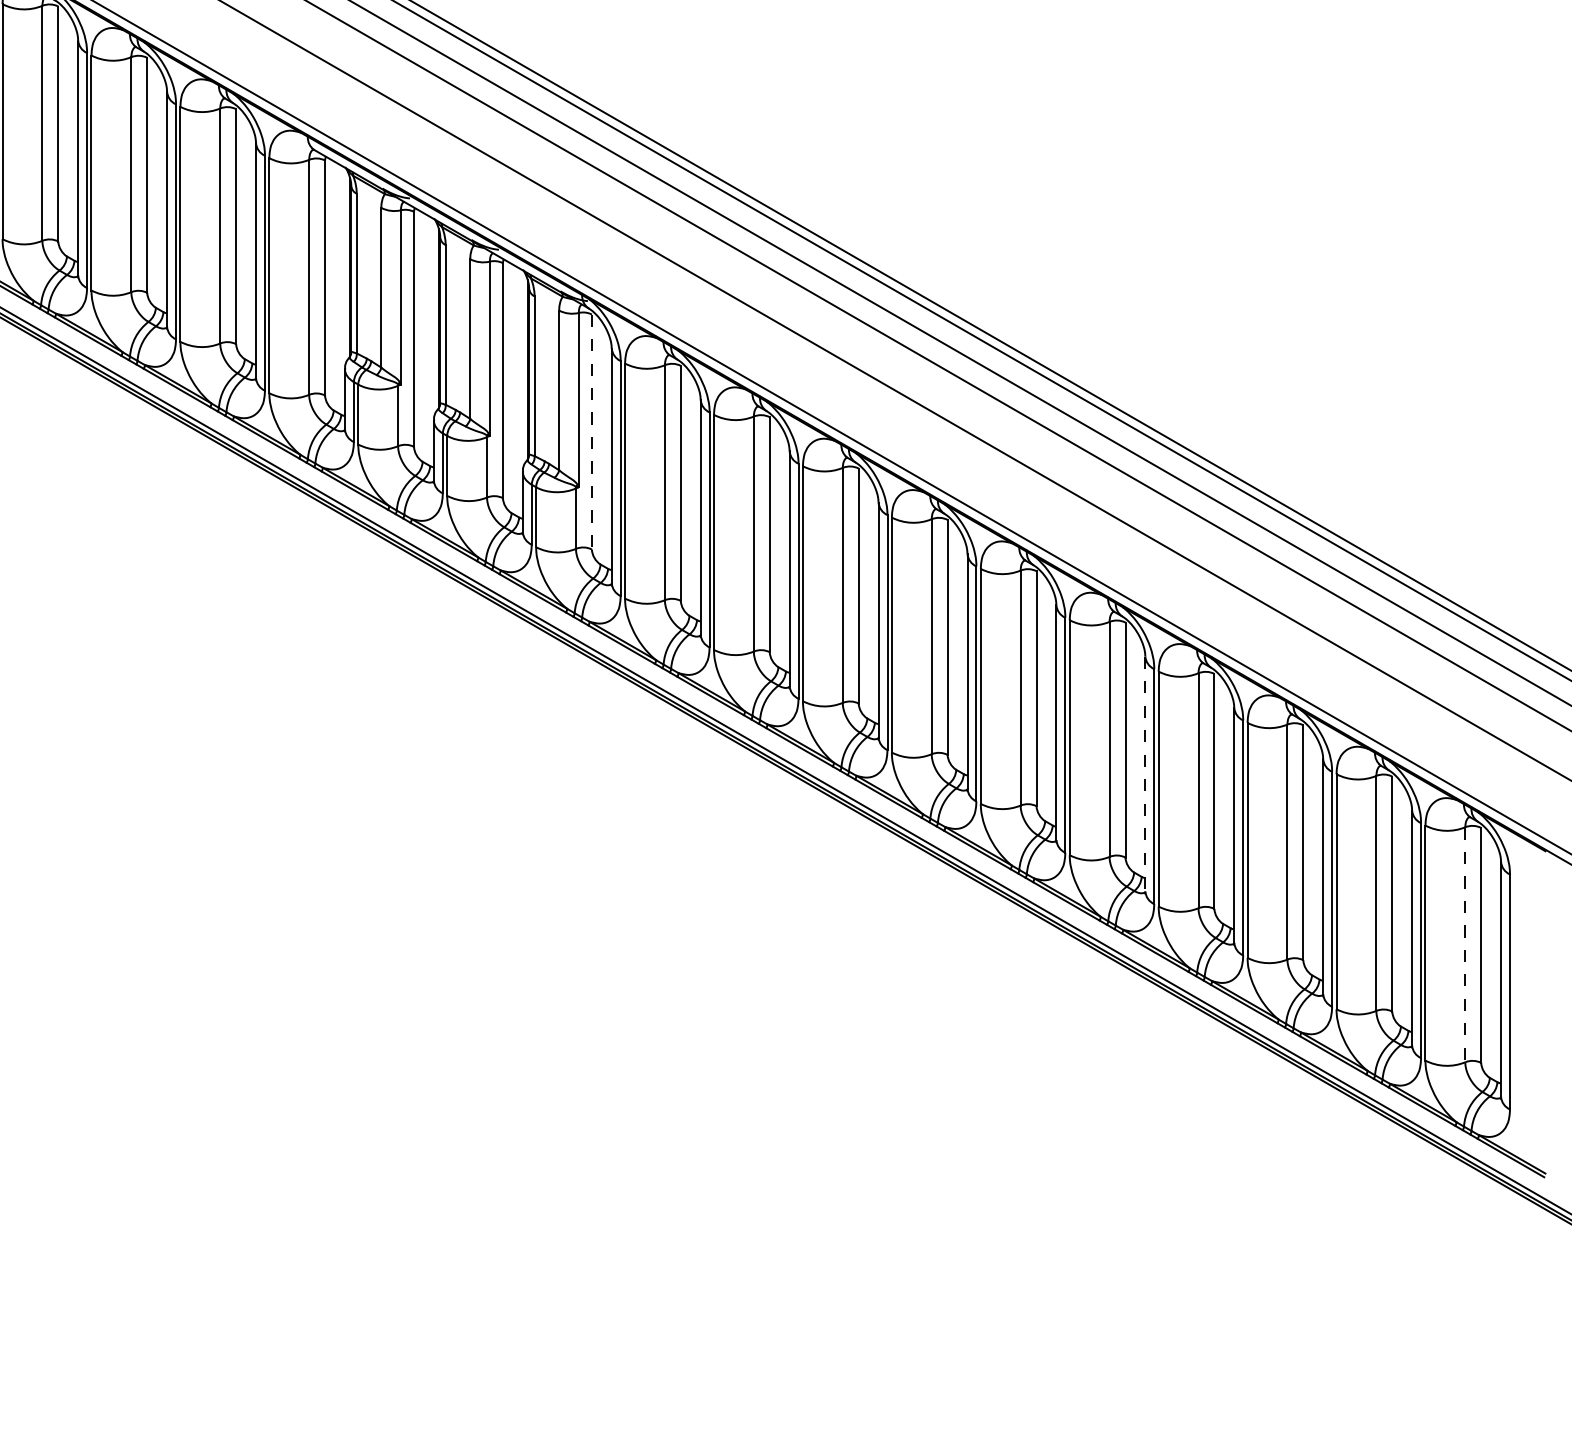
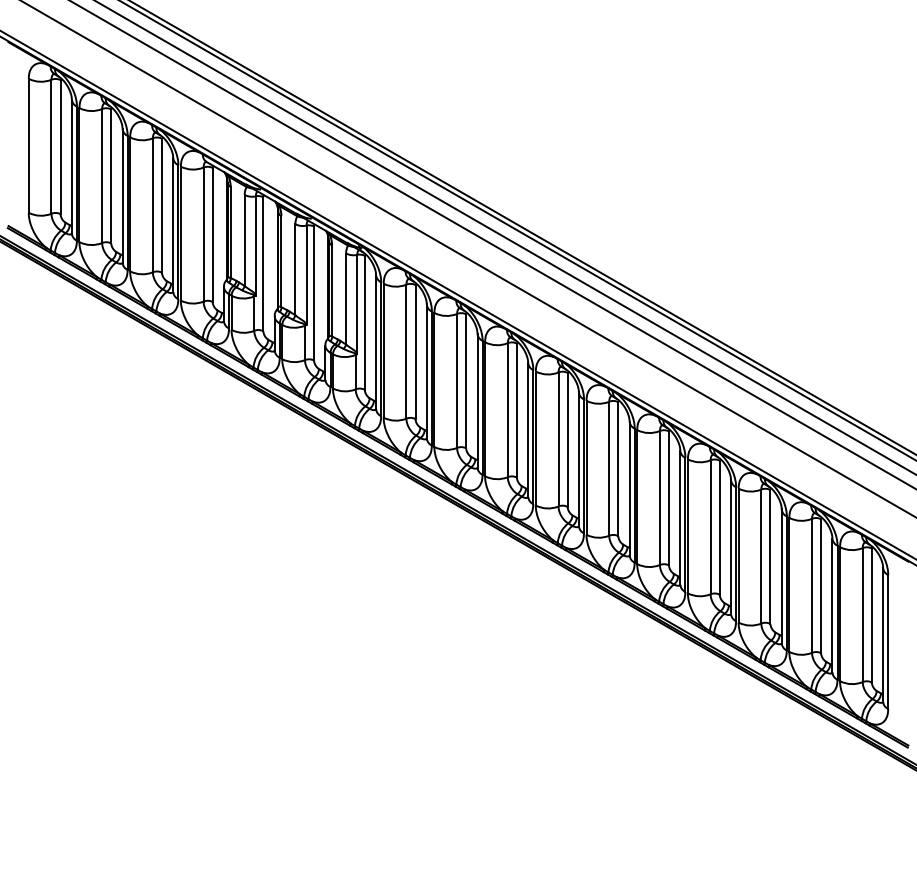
line: (591, 431) -> (364, 322), dashed -> solid
line: (1145, 773) -> (680, 517), dashed -> solid
line: (1464, 945) -> (862, 615), dashed -> solid

